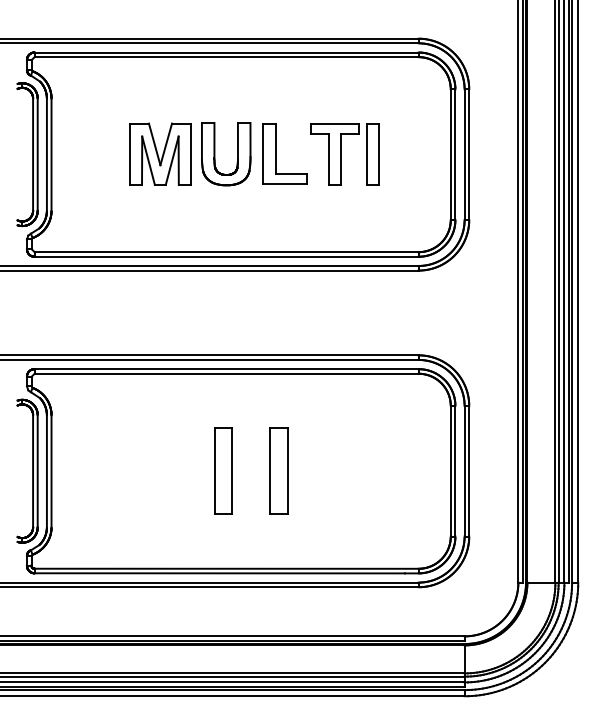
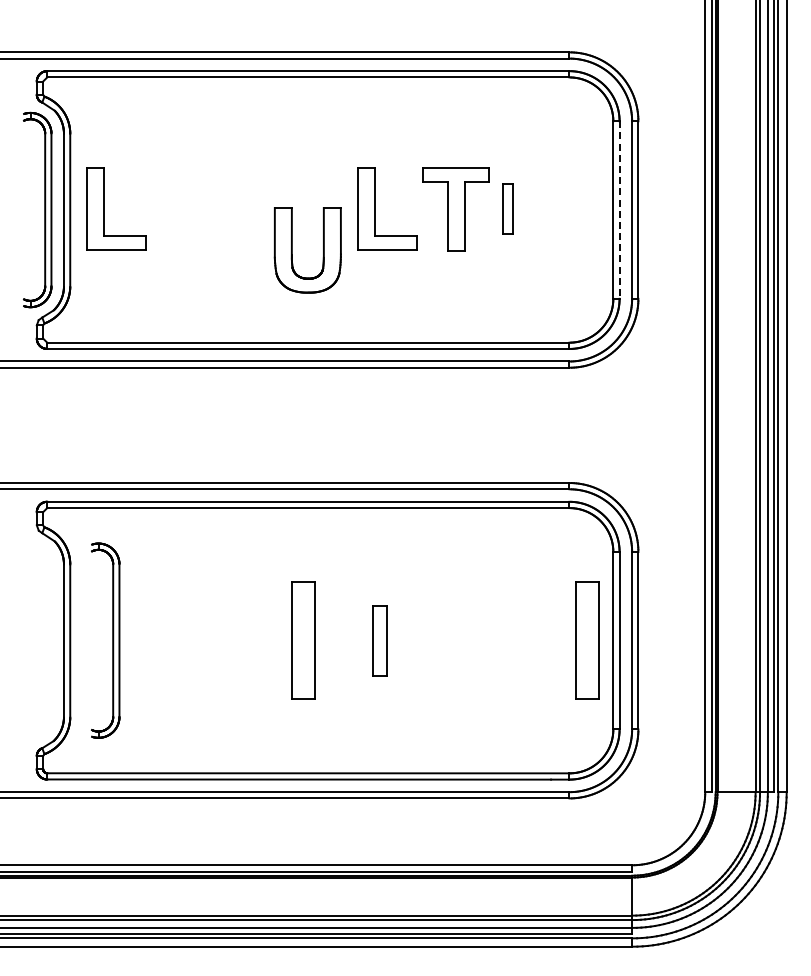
part: (76, 153) -> (104, 208), added
part: (159, 153) -> (217, 208), removed
part: (214, 154) -> (292, 250), moved
part: (372, 154) -> (507, 209), size x0.6
line: (455, 154) -> (619, 210), solid -> dashed
part: (32, 471) -> (112, 640), moved
part: (278, 471) -> (379, 640), size x0.6
part: (431, 471) -> (587, 640), added

